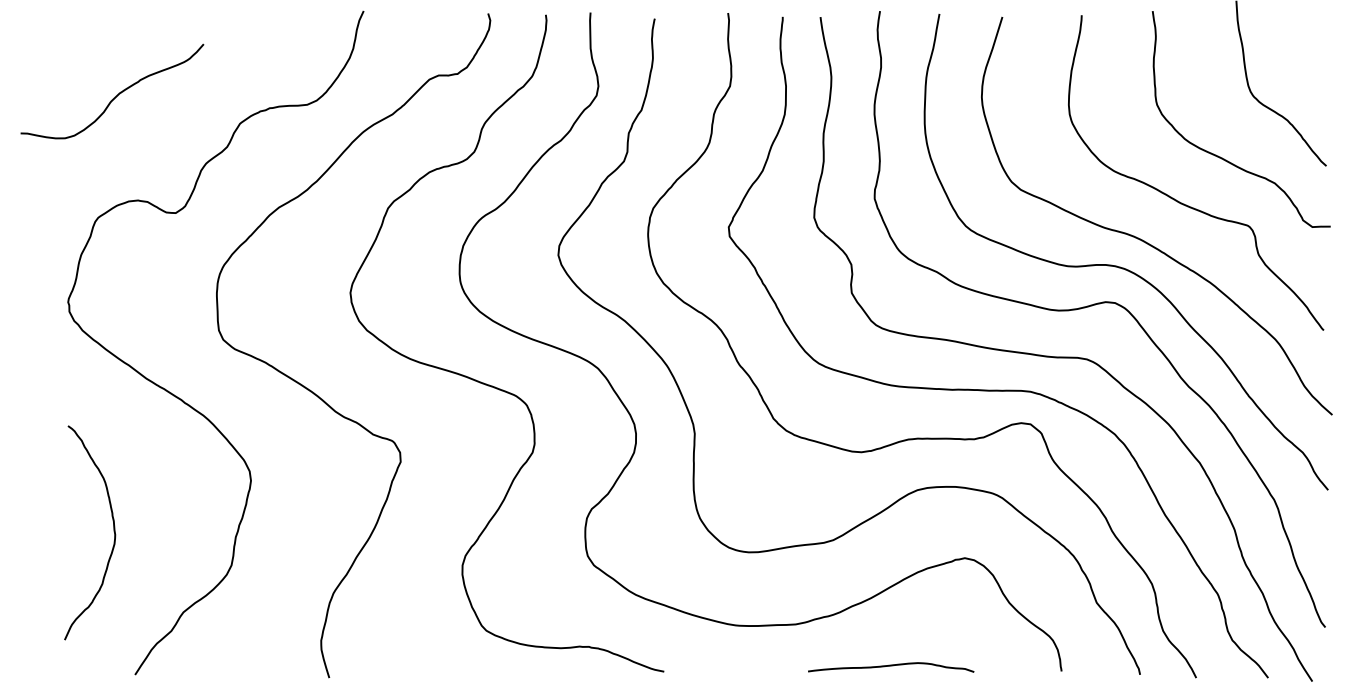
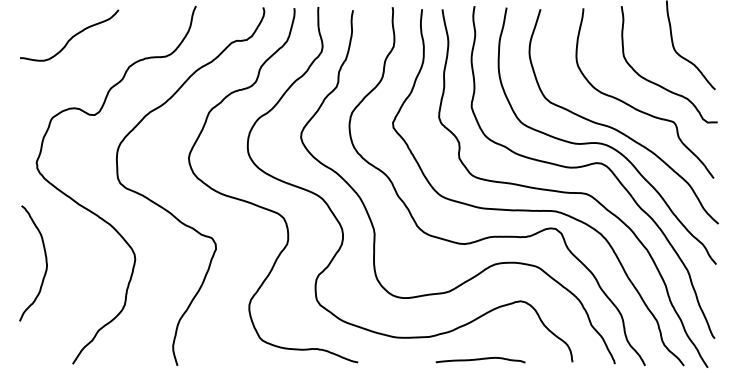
curve: (114, 95) -> (70, 37), moved
curve: (112, 530) -> (45, 262), moved

